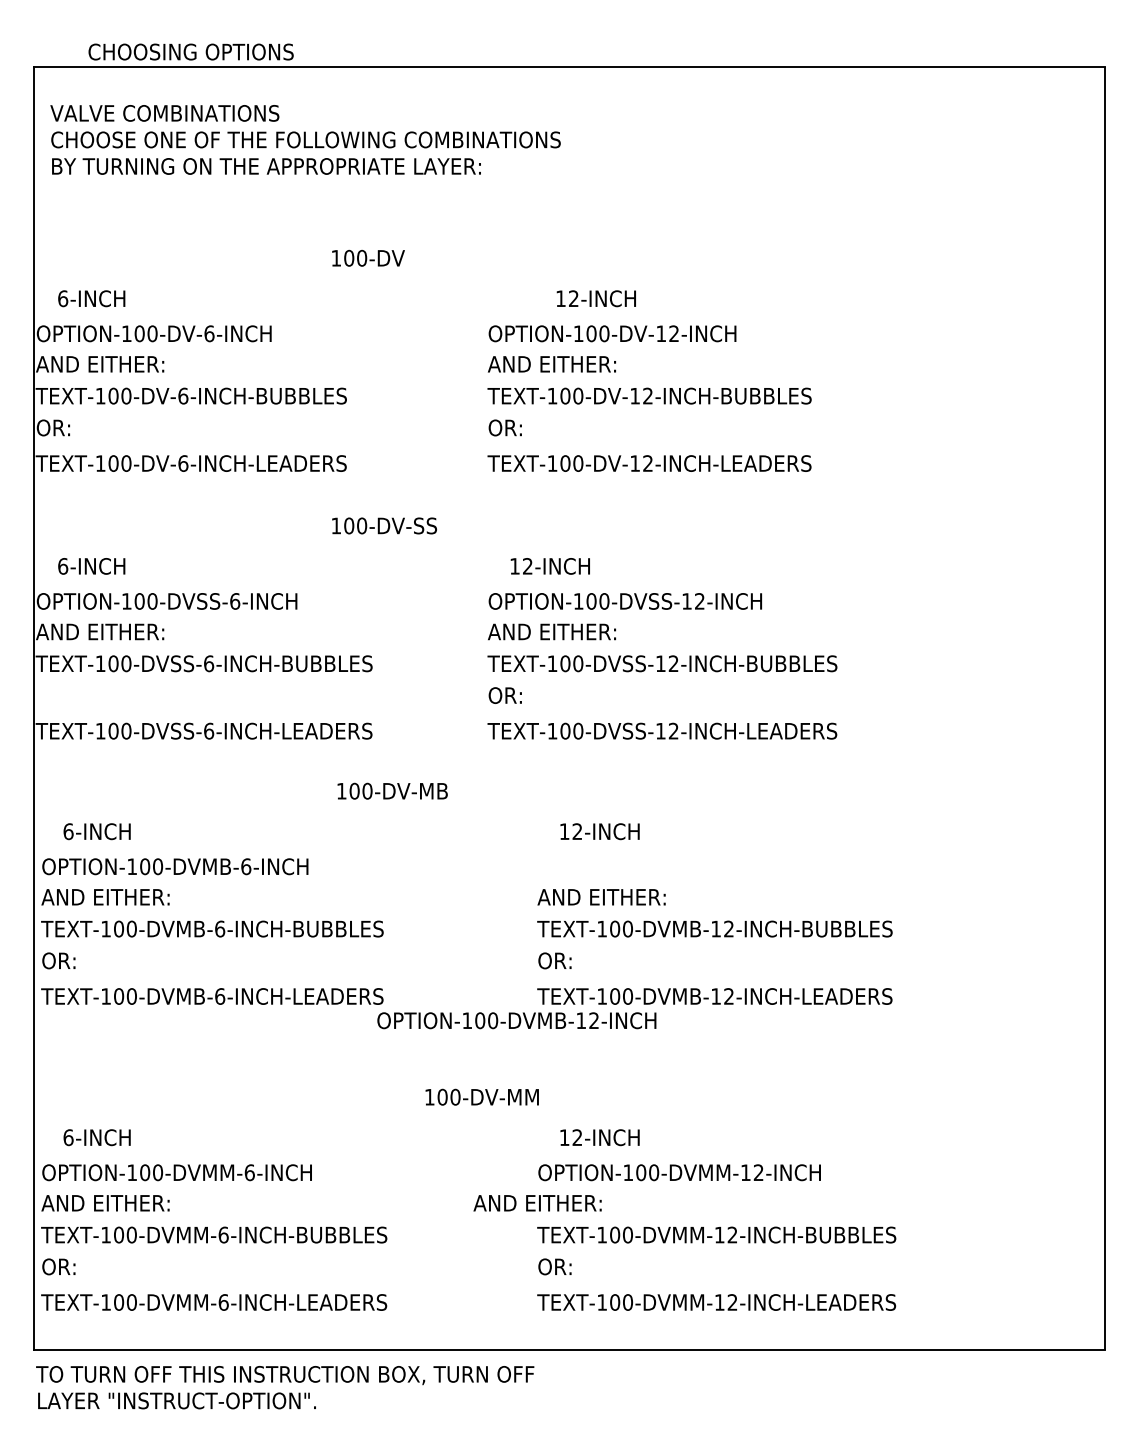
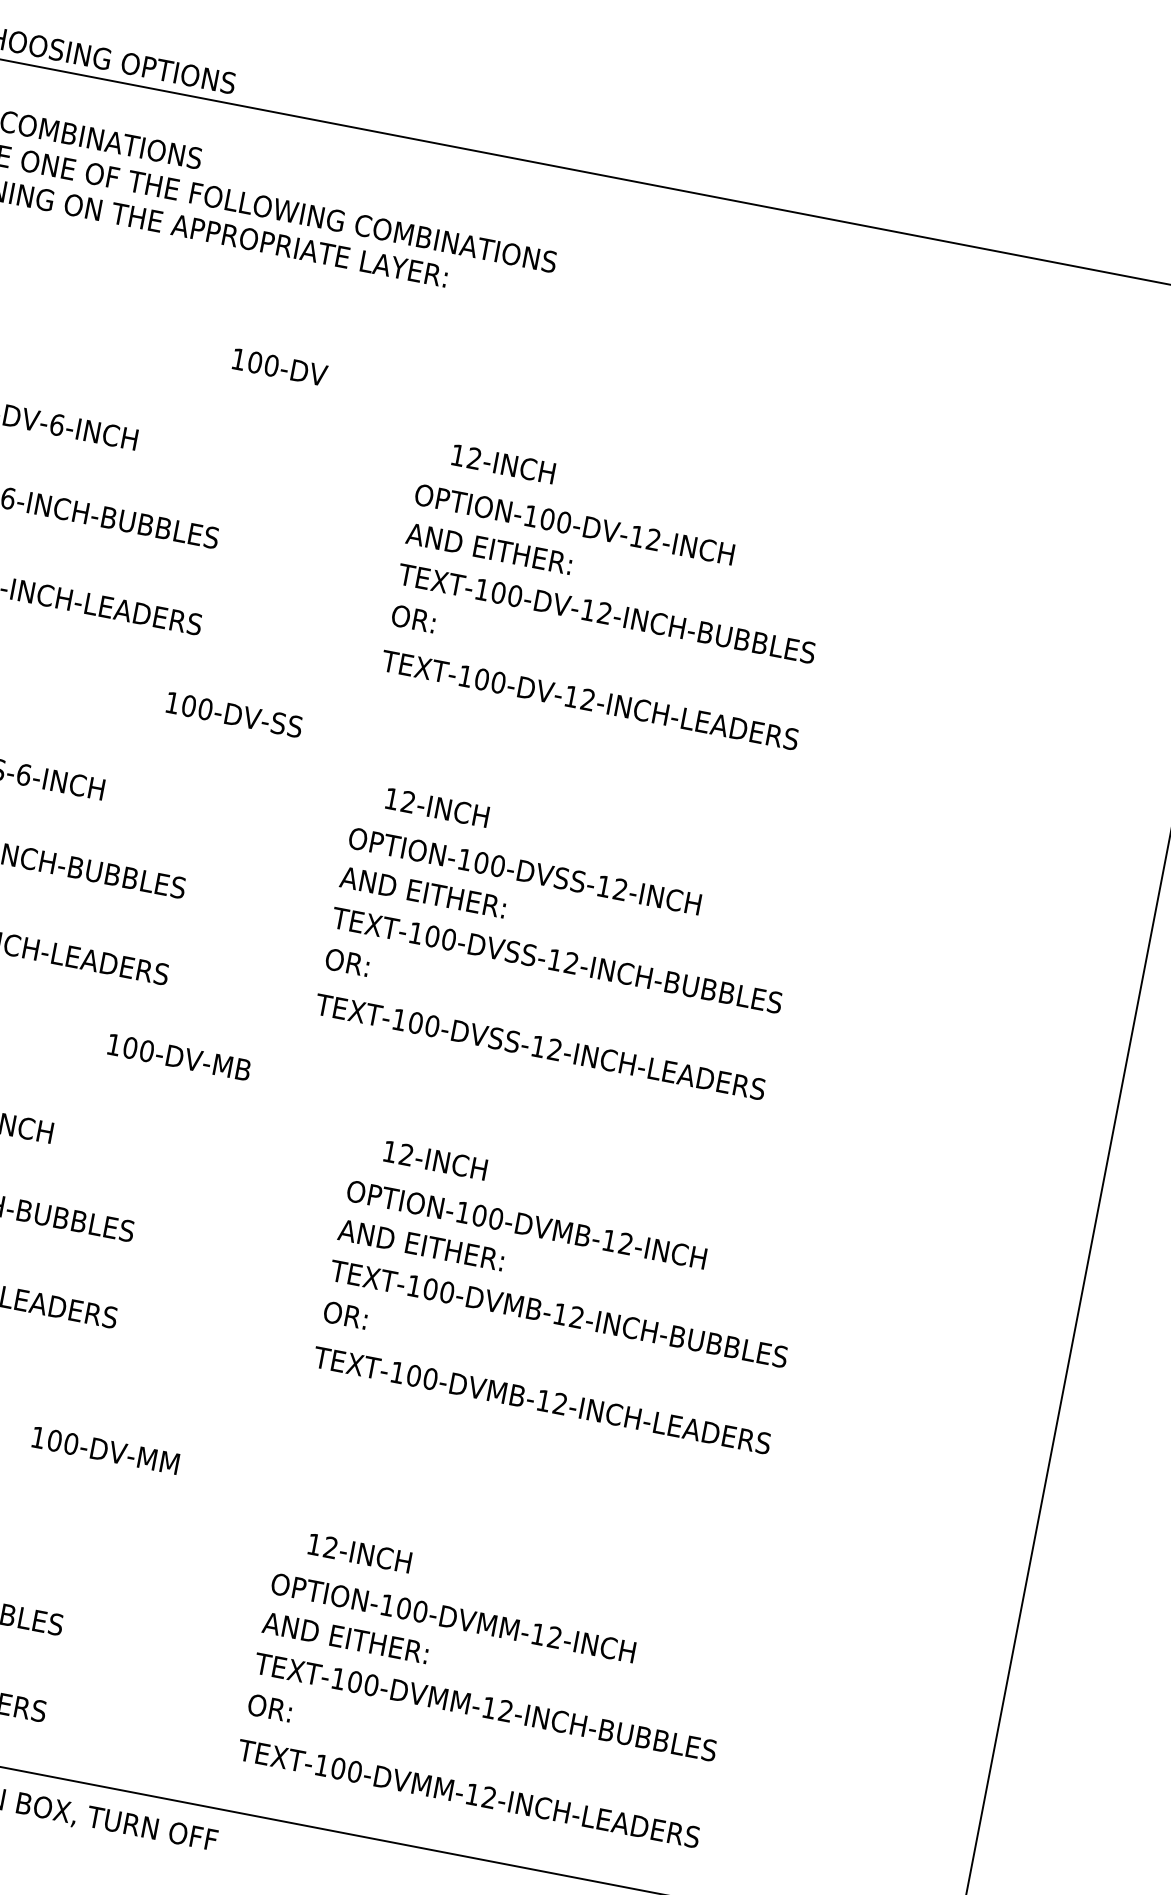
text: (595, 298) -> (502, 463), moved
text: (516, 1020) -> (526, 1224), moved
text: (481, 1096) -> (104, 1449), moved
text: (537, 1203) -> (345, 1638), moved

